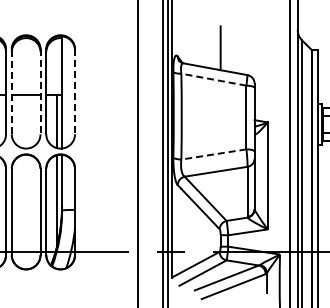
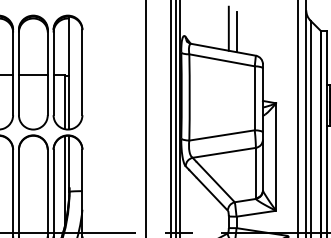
line: (228, 51) -> (236, 31), added
line: (213, 79) -> (221, 60), dashed -> solid
line: (11, 91) -> (18, 72), dashed -> solid
line: (40, 91) -> (47, 72), dashed -> solid
line: (75, 91) -> (82, 72), dashed -> solid
line: (213, 154) -> (221, 135), dashed -> solid

